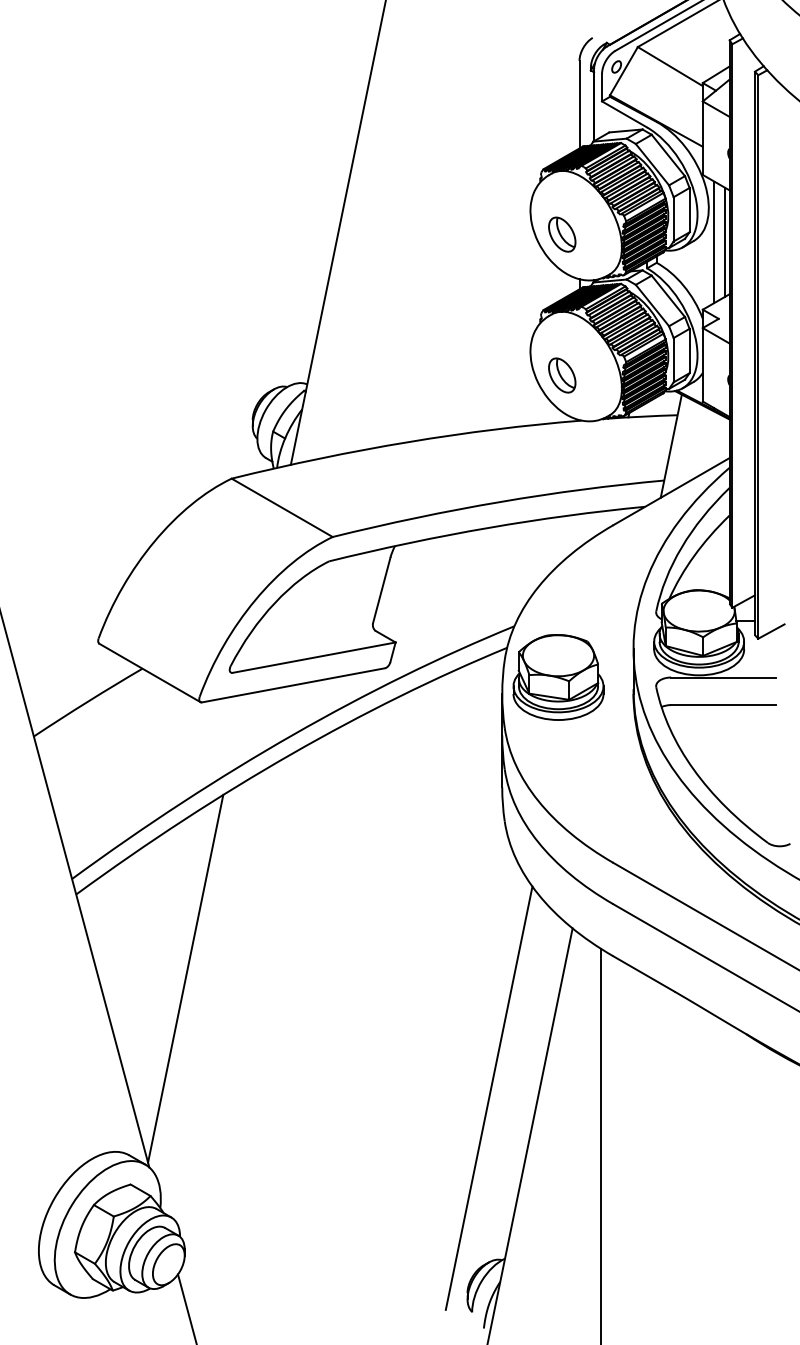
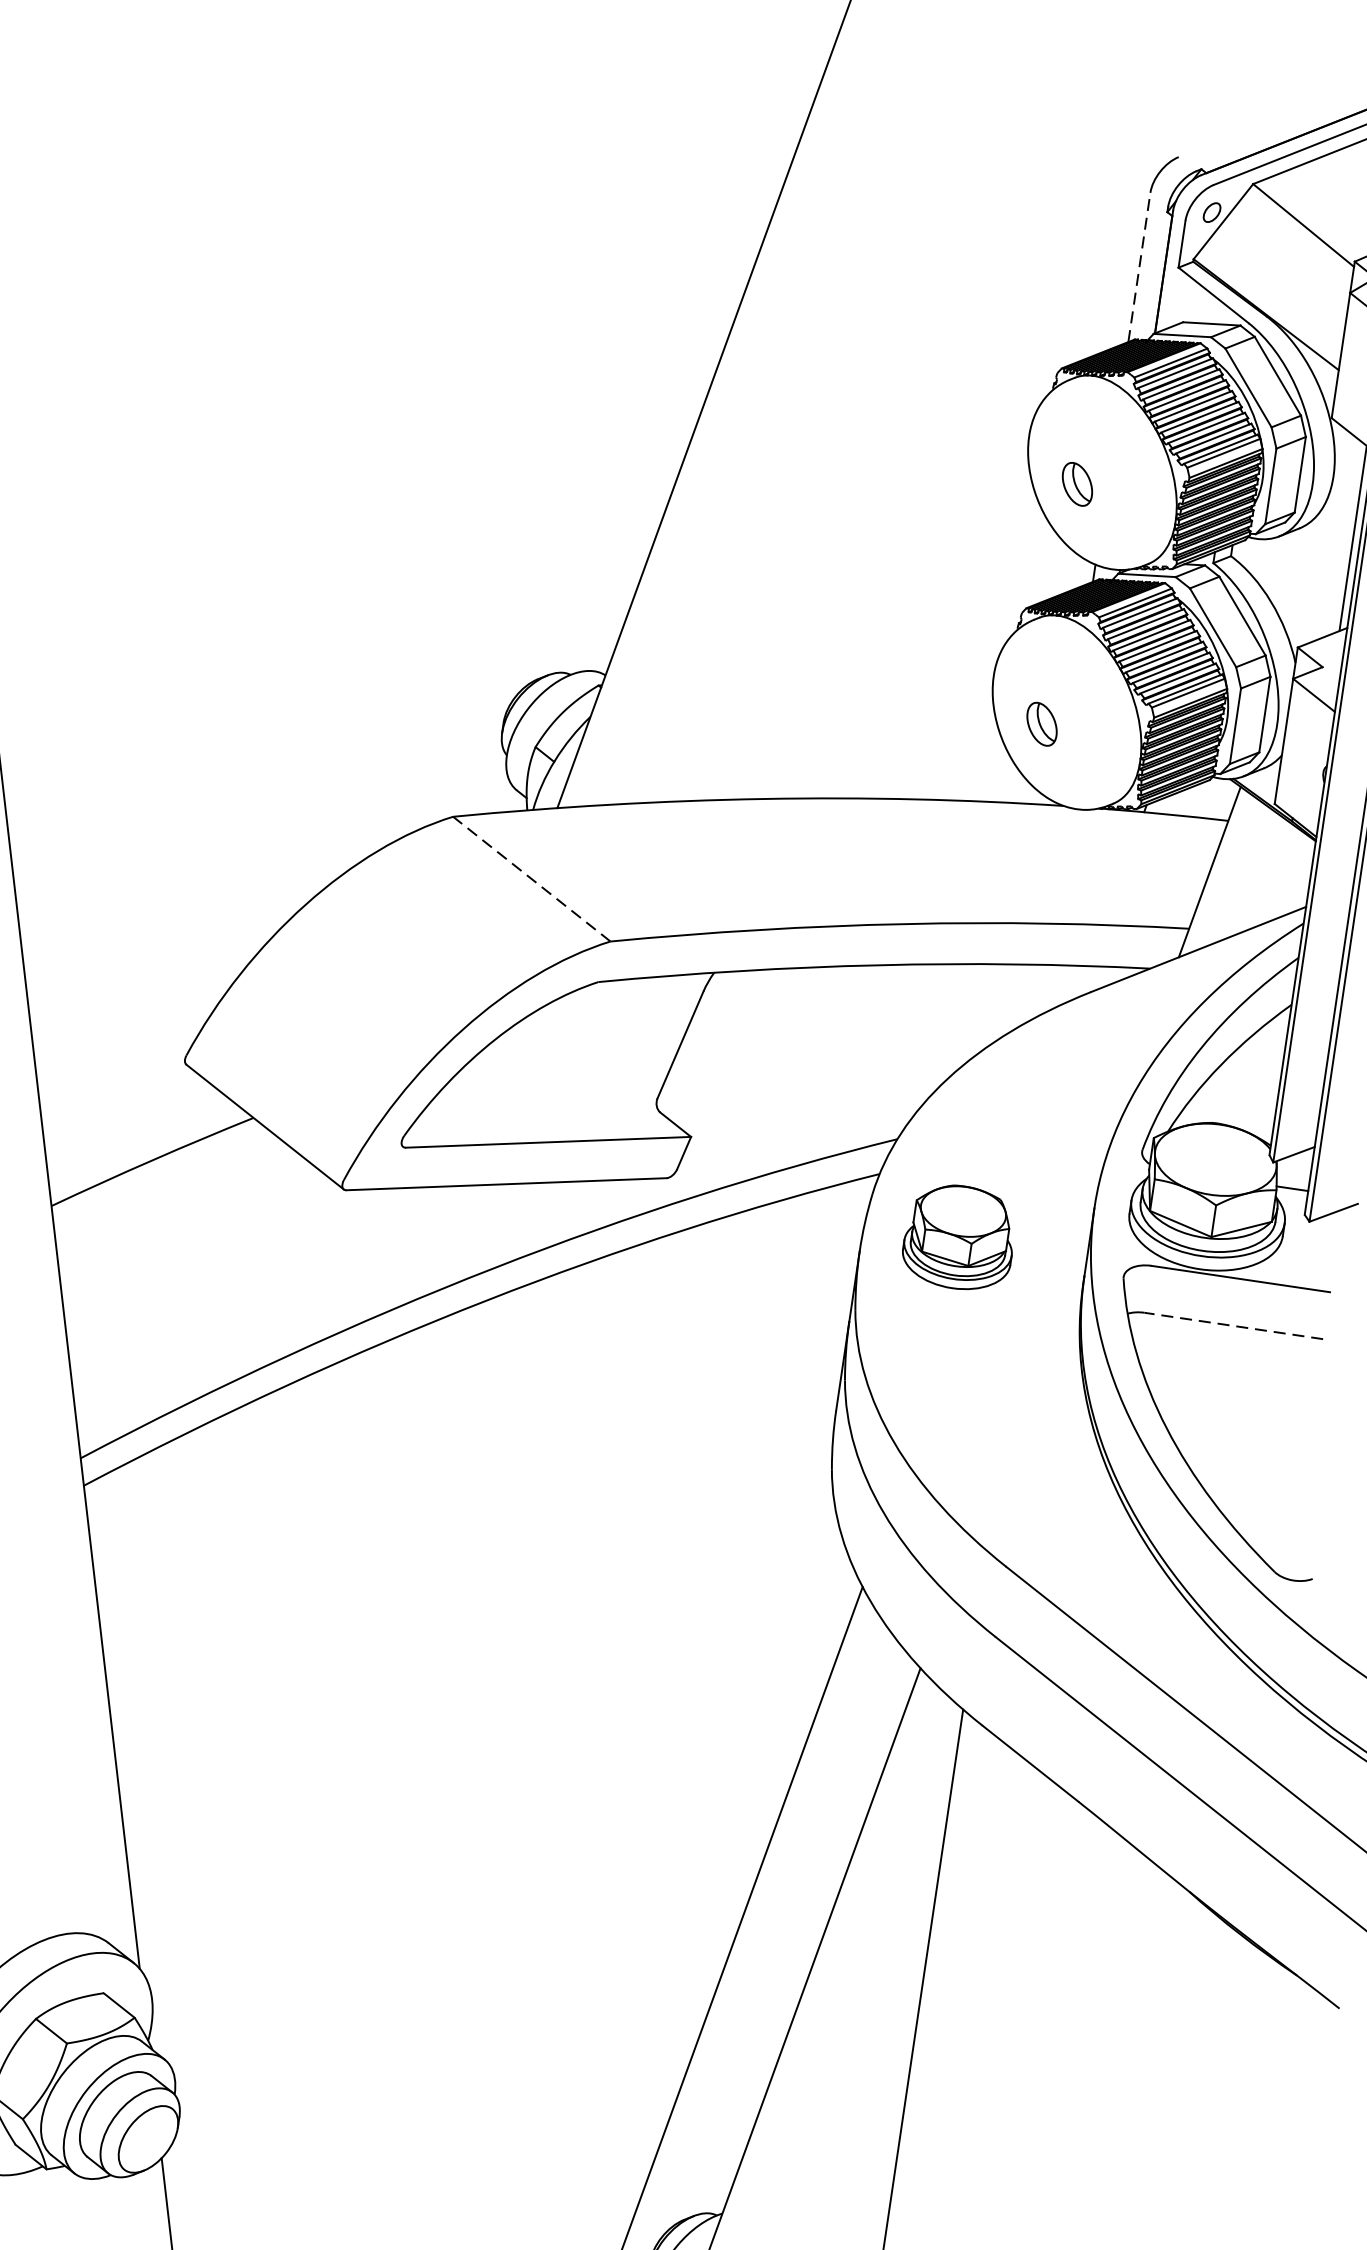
line: (579, 104) -> (1139, 267), solid -> dashed
part: (562, 234) -> (1077, 484), size x0.7
line: (714, 242) -> (1334, 536), removed
part: (562, 375) -> (1042, 724), size x0.7
line: (281, 507) -> (530, 878), solid -> dashed
part: (558, 677) -> (959, 1237), size x0.7
line: (723, 705) -> (1233, 1326), solid -> dashed
line: (185, 978) -> (248, 1656), removed

